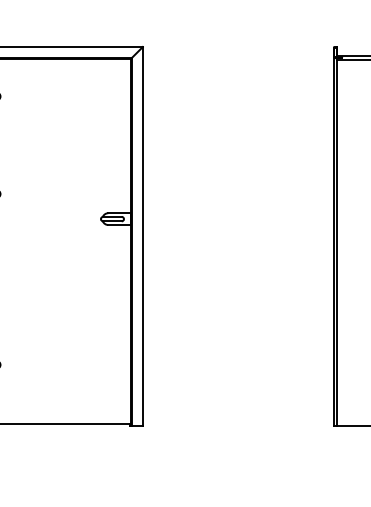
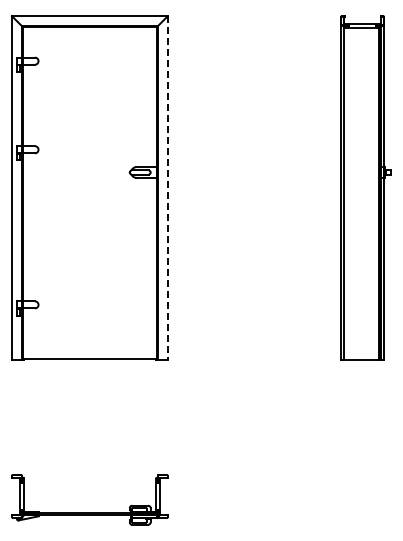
line: (142, 236) -> (167, 188), solid -> dashed

